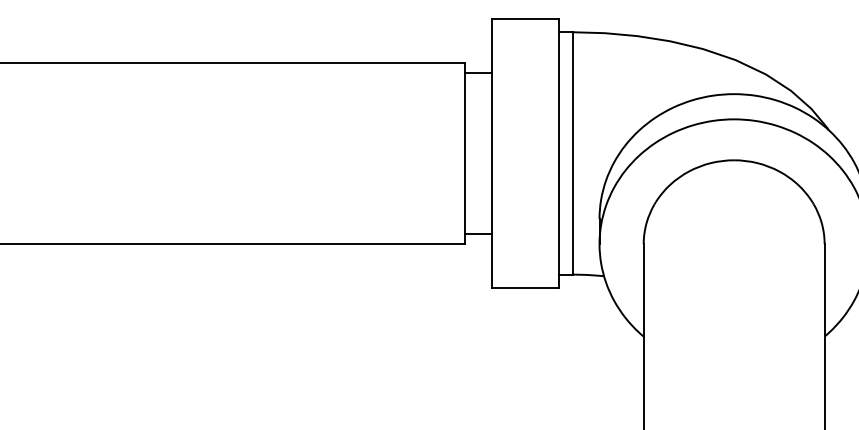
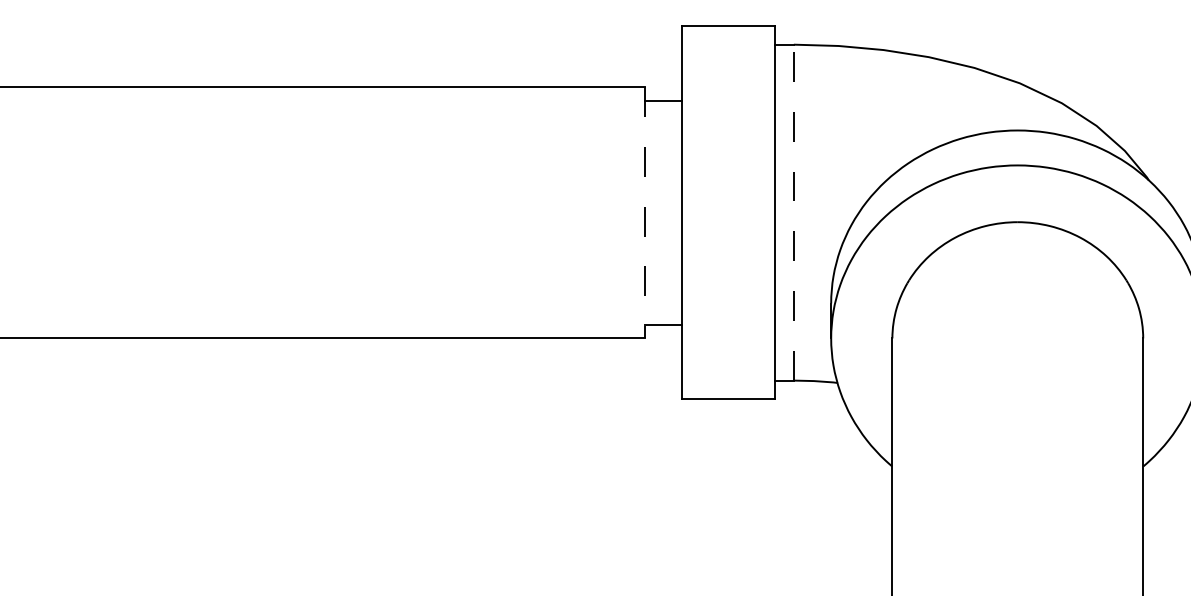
line: (572, 152) -> (793, 211), solid -> dashed
line: (464, 153) -> (644, 212), solid -> dashed

